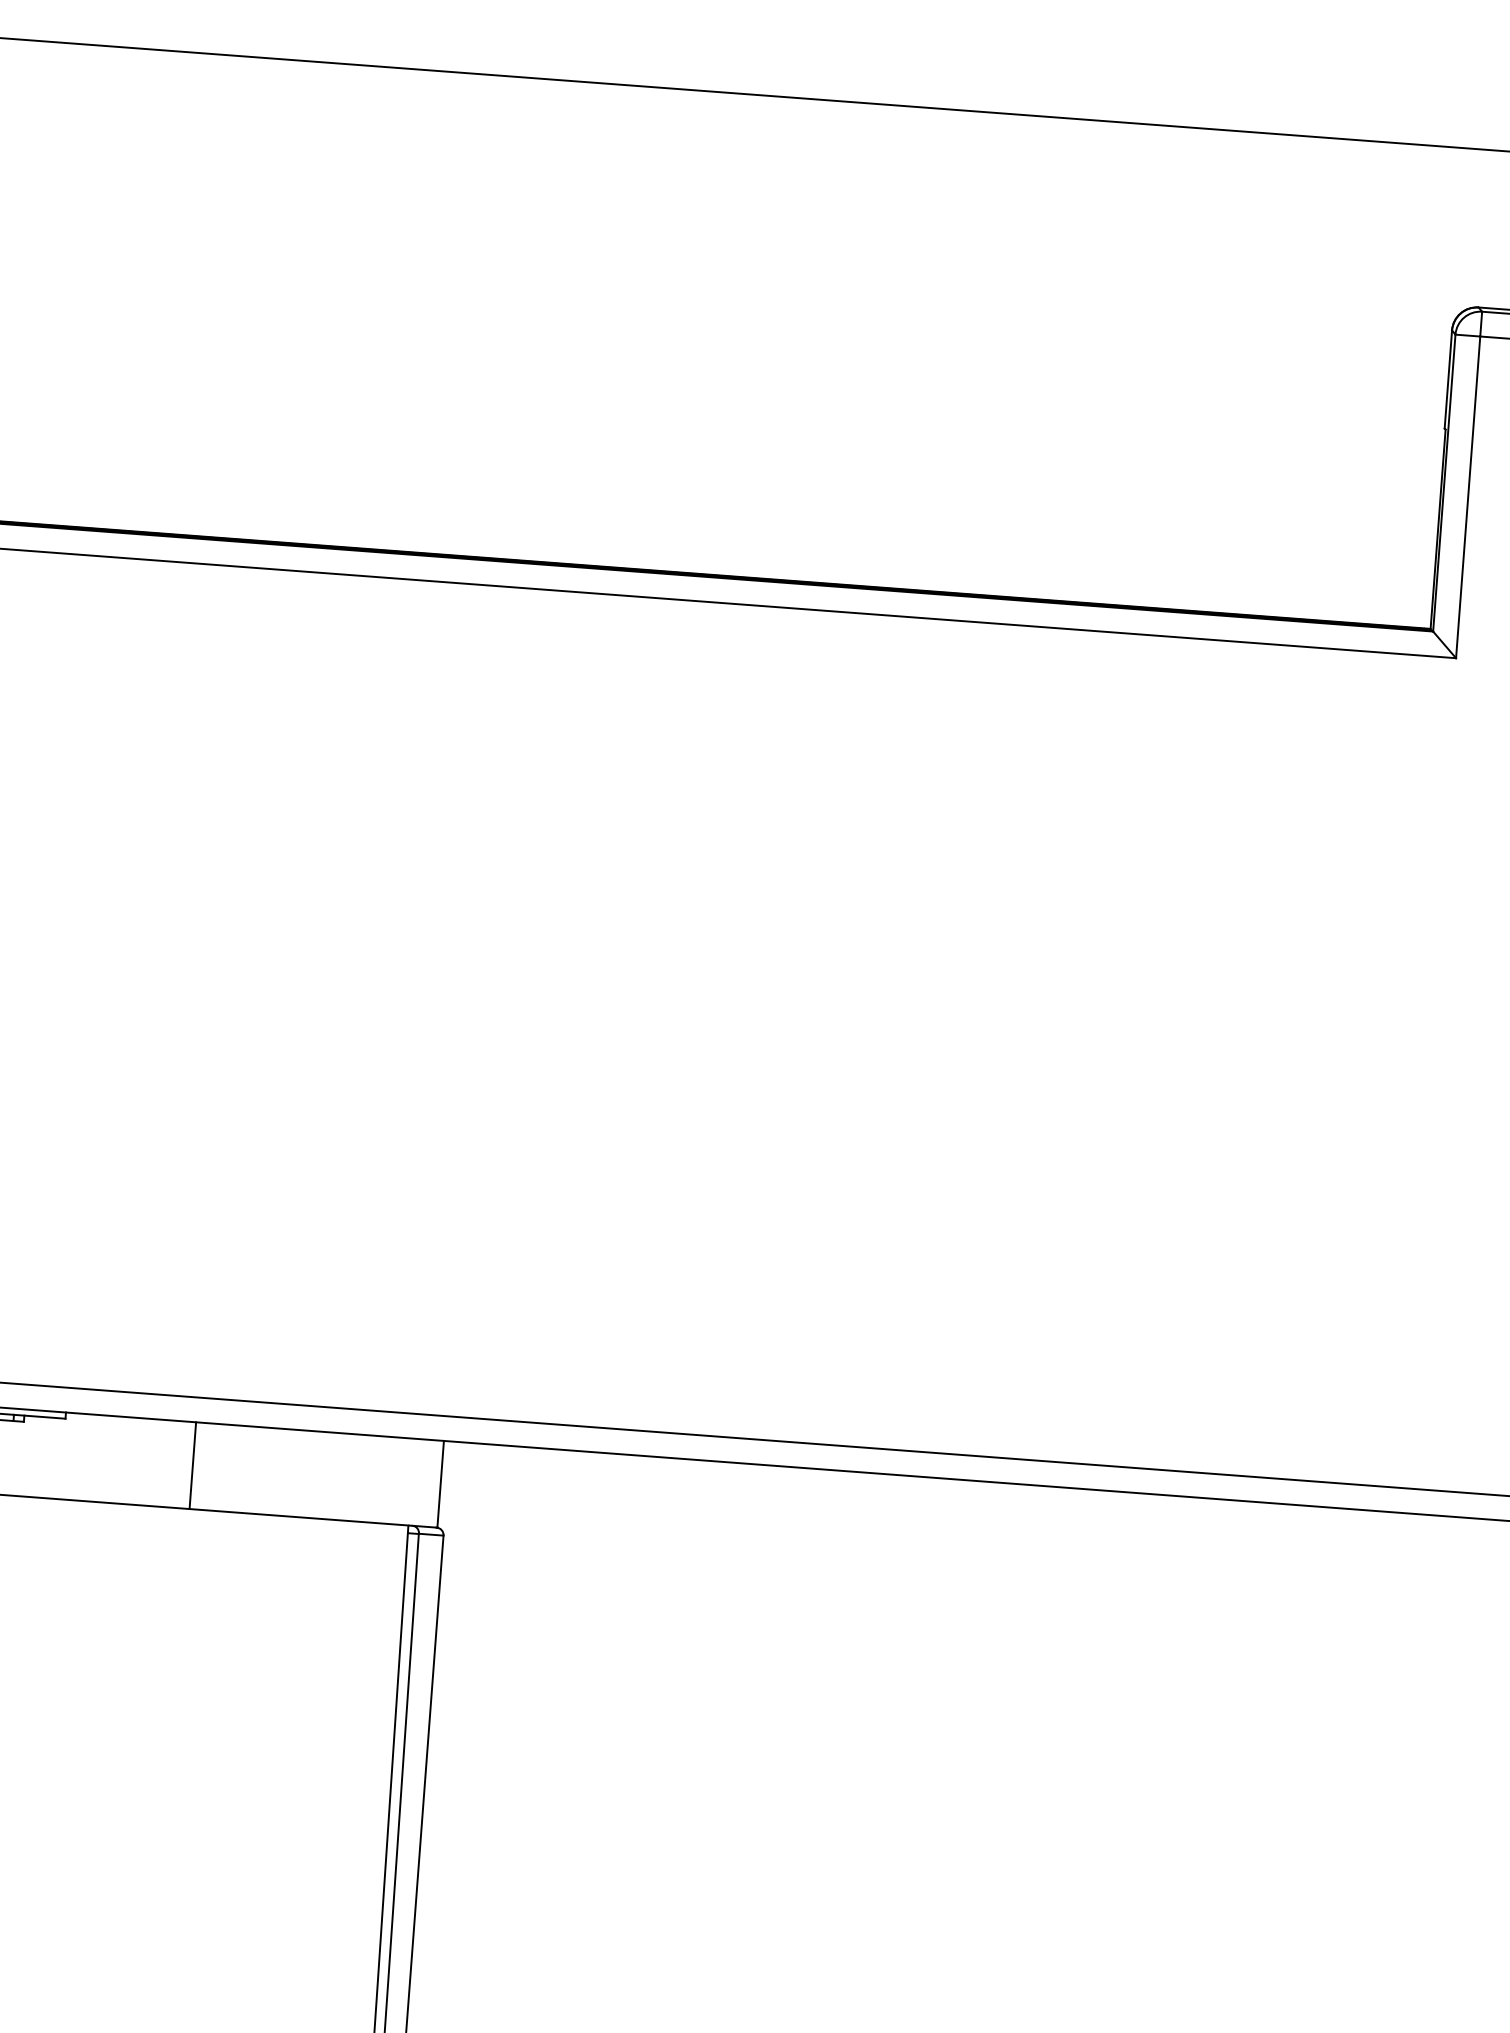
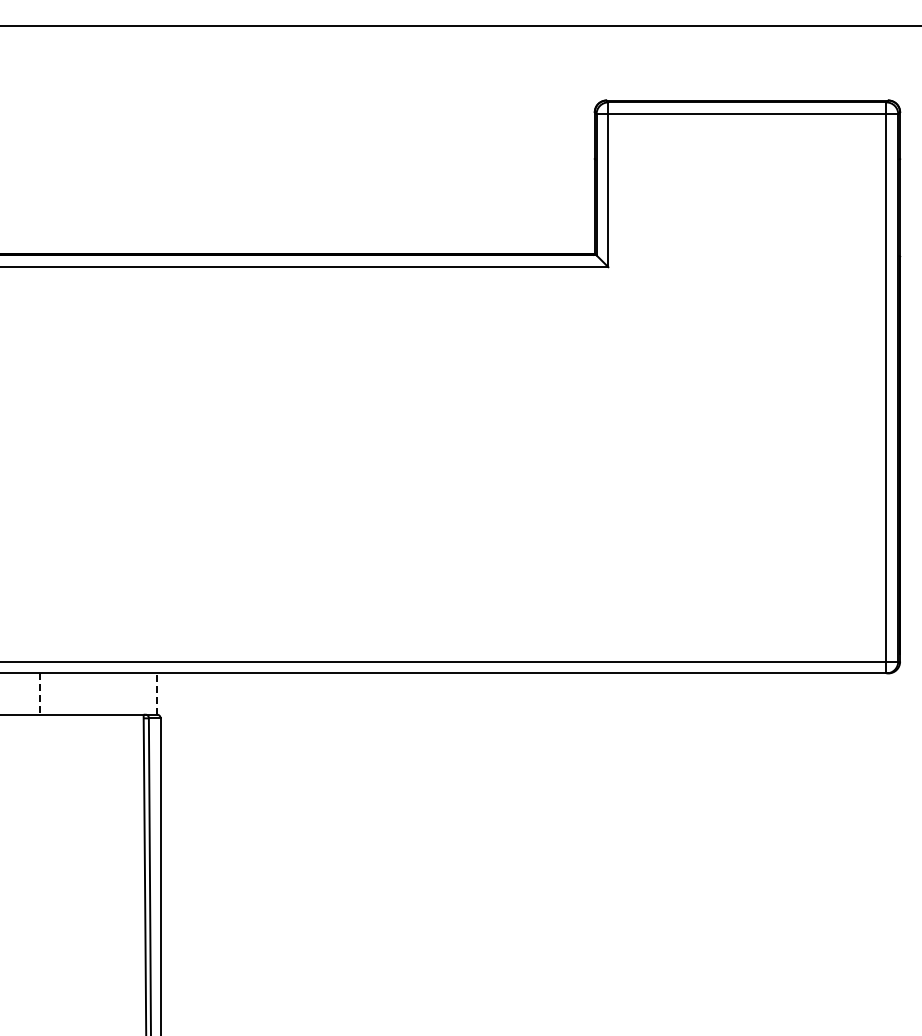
line: (192, 1466) -> (39, 694), solid -> dashed
line: (440, 1485) -> (157, 694), solid -> dashed

